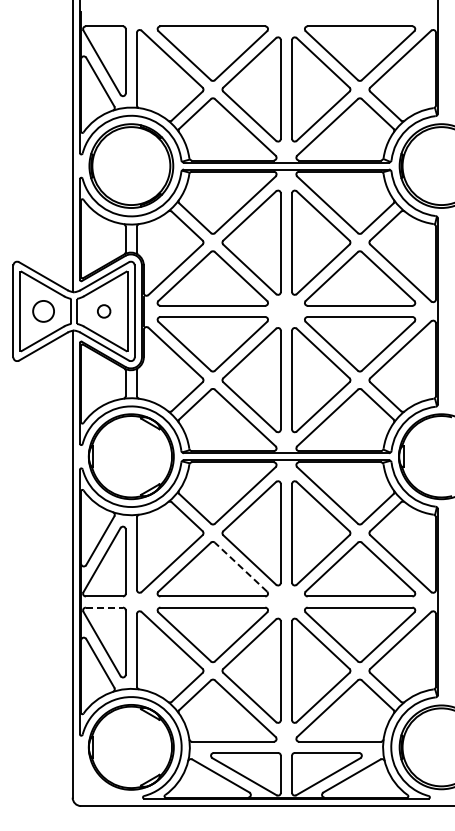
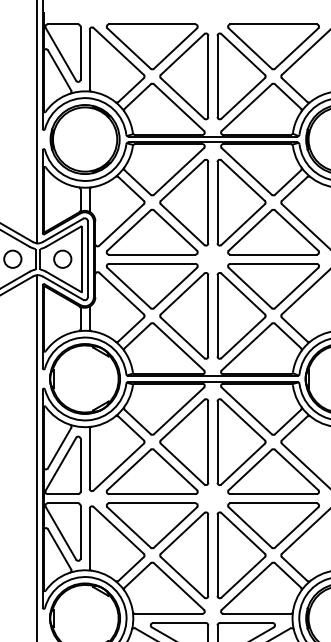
circle: (103, 311) -> (62, 259), size x1.67
line: (241, 567) -> (175, 470), dashed -> solid
line: (104, 607) -> (62, 503), dashed -> solid

